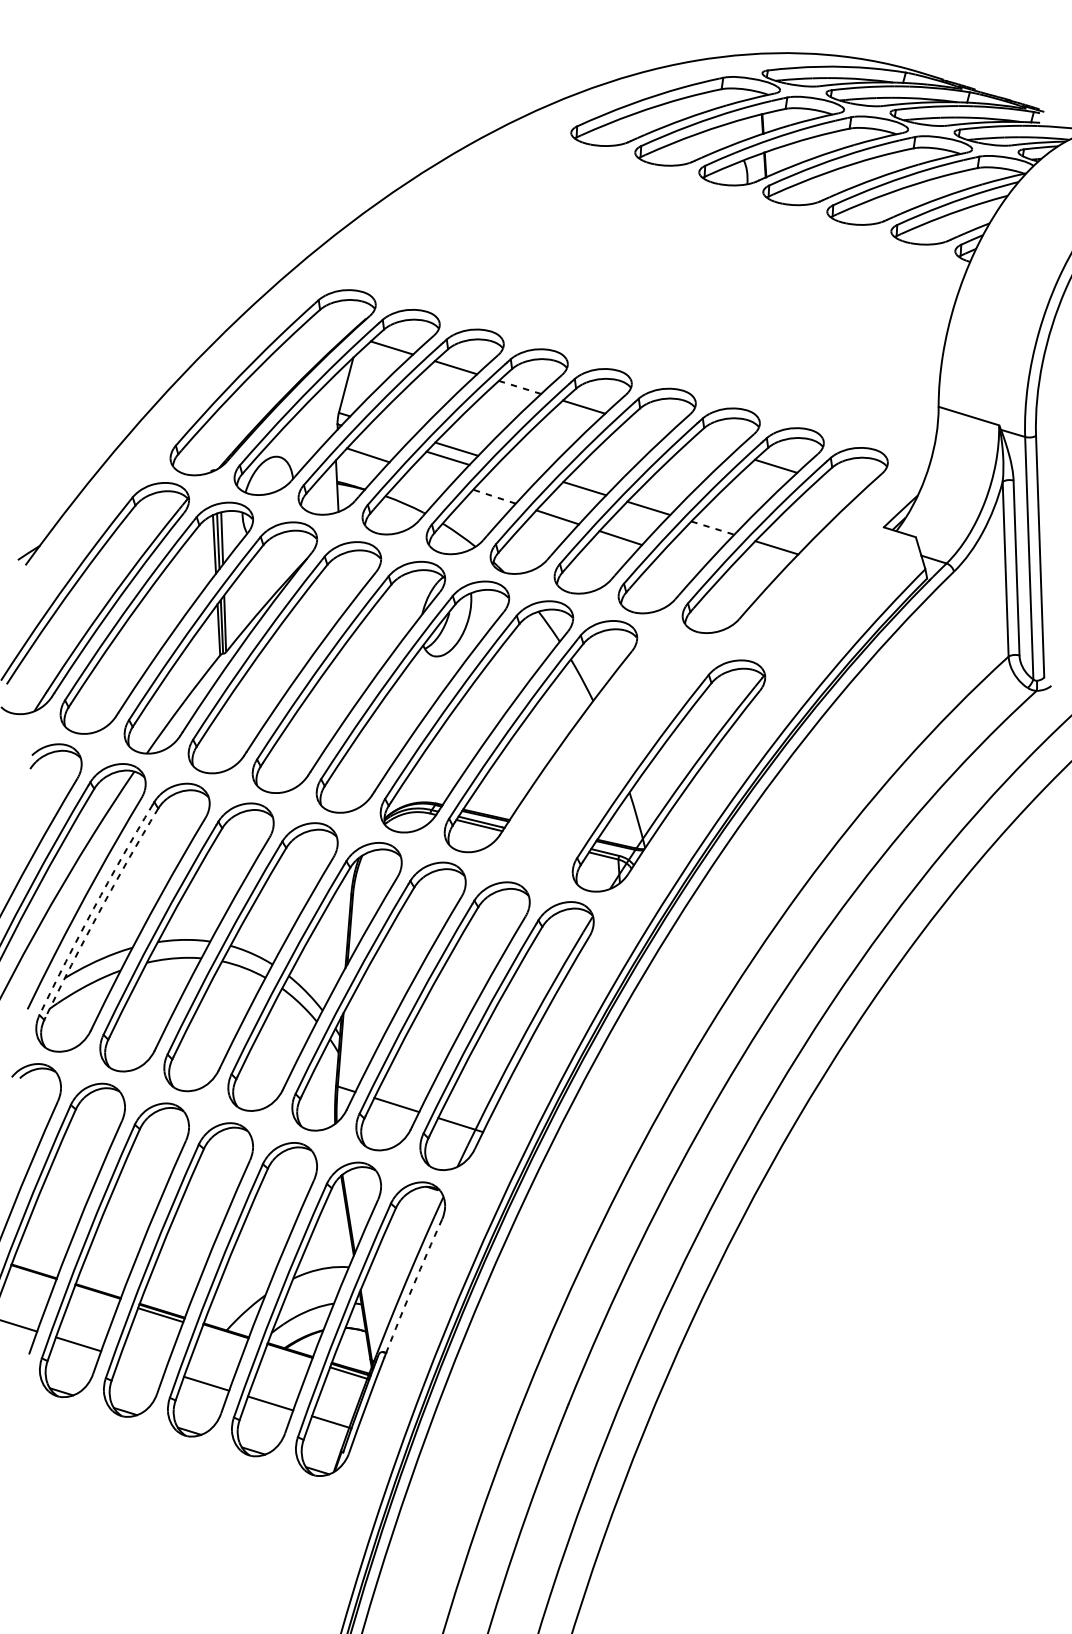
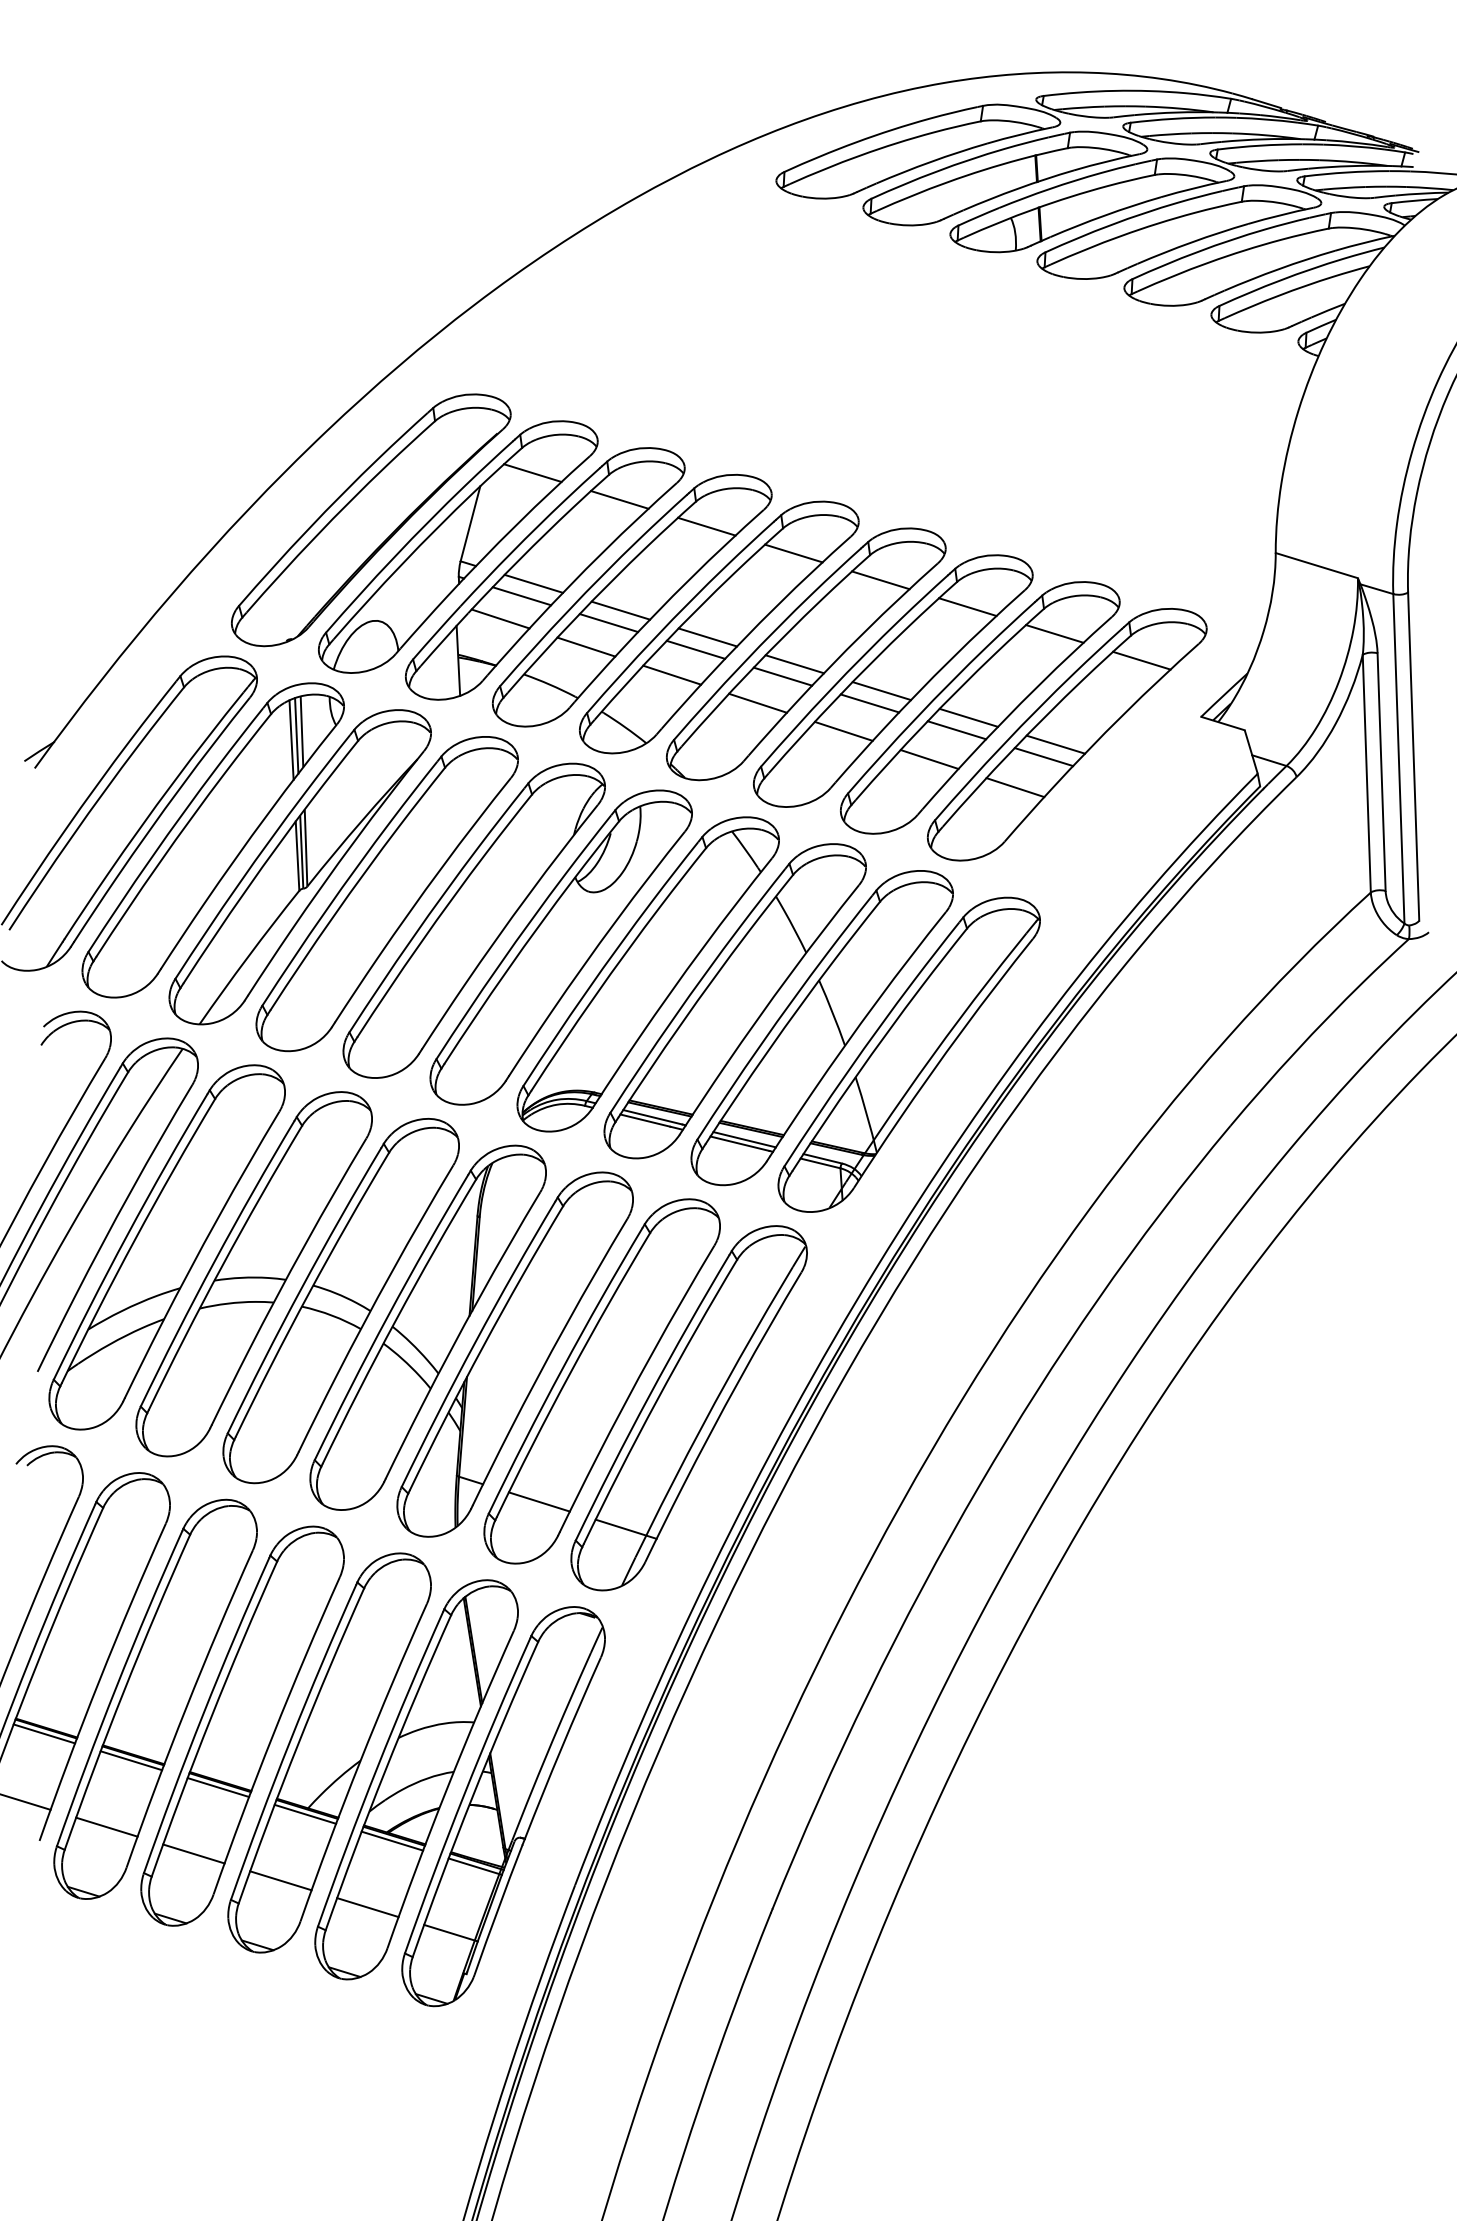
line: (520, 387) -> (707, 526), dashed -> solid
line: (647, 427) -> (880, 580), added
line: (392, 429) -> (533, 583), added
line: (383, 438) -> (521, 596), added
line: (711, 446) -> (967, 606), added
line: (520, 468) -> (707, 637), added
line: (431, 475) -> (586, 646), added
line: (511, 477) -> (695, 649), added
line: (839, 485) -> (1141, 660), added
line: (494, 496) -> (671, 675), dashed -> solid
line: (575, 497) -> (782, 676), added
line: (639, 517) -> (869, 703), added
line: (712, 527) -> (968, 717), dashed -> solid
line: (703, 537) -> (956, 730), added
line: (767, 557) -> (1043, 757), added
line: (683, 558) -> (929, 759), added
line: (747, 579) -> (1015, 787), added
part: (604, 756) -> (821, 1028), added
arc: (93, 908) -> (127, 1235), dashed -> solid
arc: (99, 911) -> (135, 1239), dashed -> solid
line: (32, 1275) -> (44, 1733), added
arc: (413, 1285) -> (561, 1747), dashed -> solid
line: (96, 1295) -> (131, 1760), added
line: (224, 1334) -> (305, 1813), added
line: (288, 1354) -> (392, 1840), added
line: (142, 1363) -> (193, 1853), added

